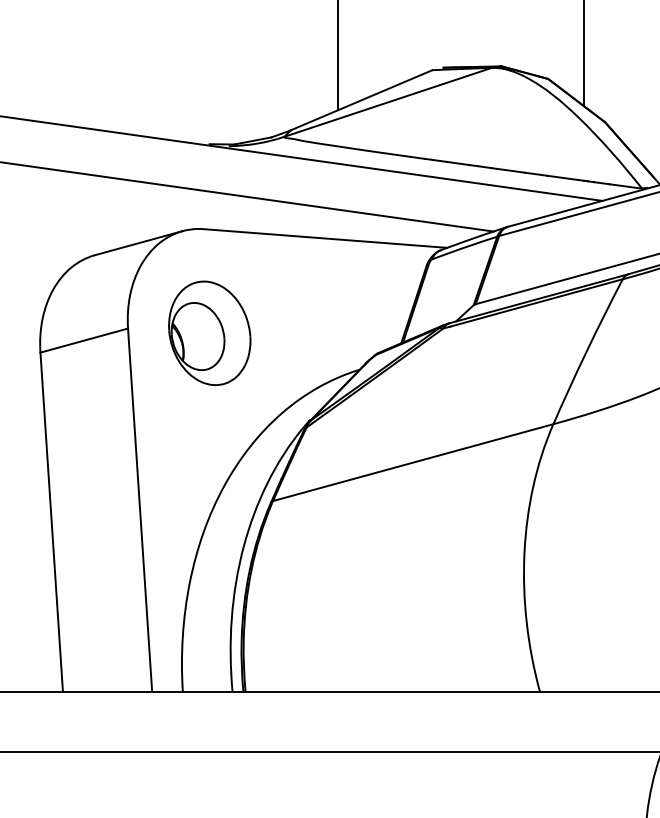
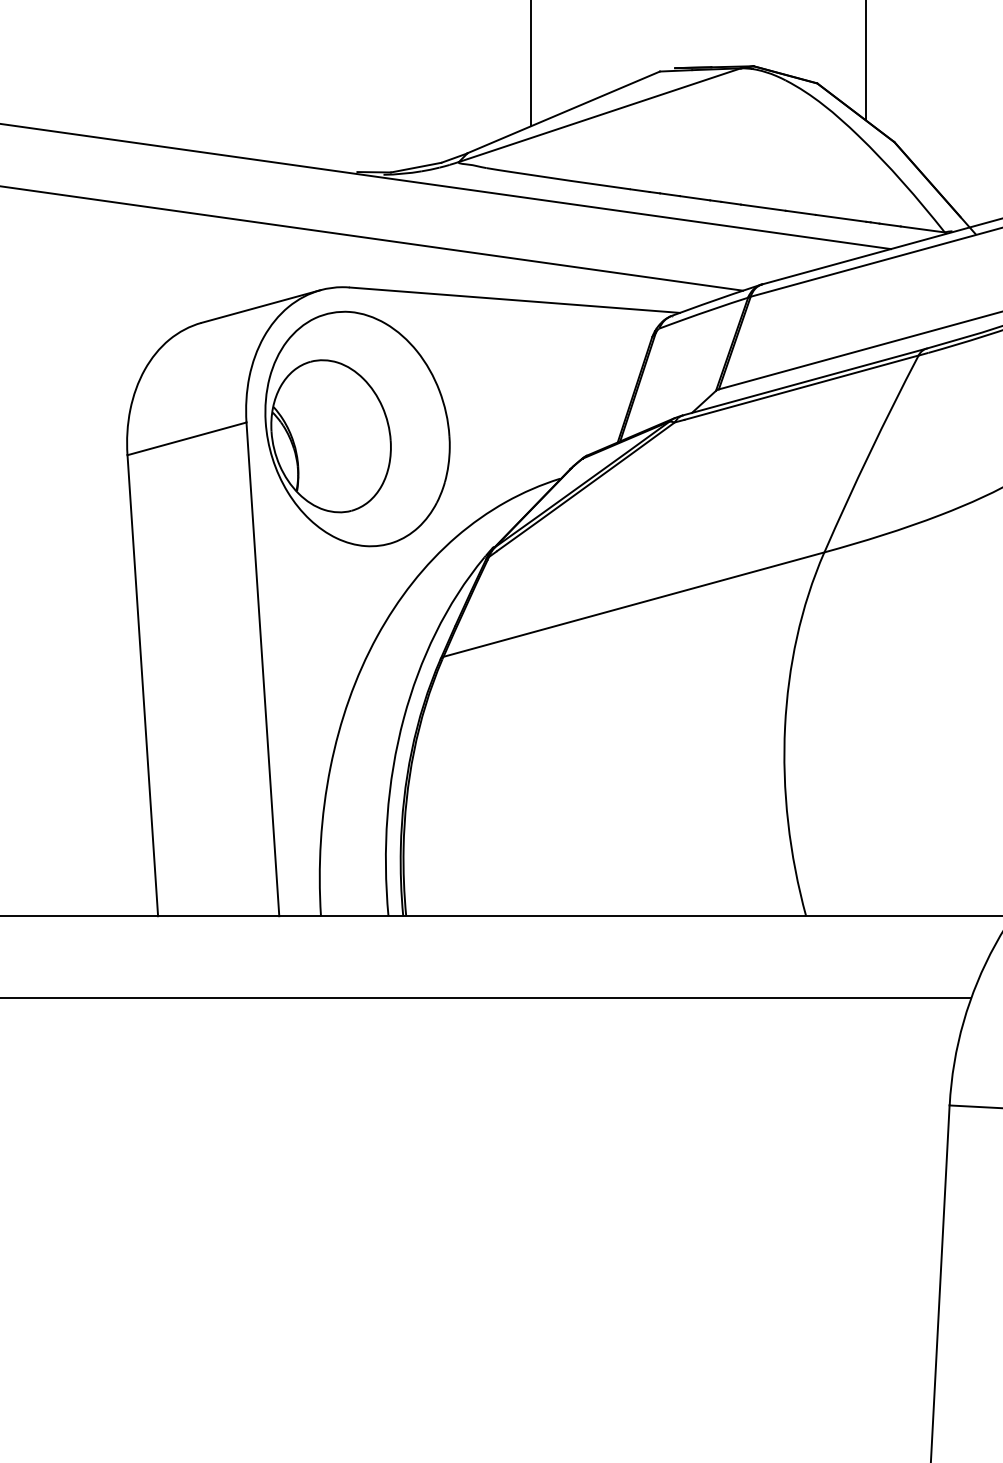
part: (209, 332) -> (357, 428), size x1.67

